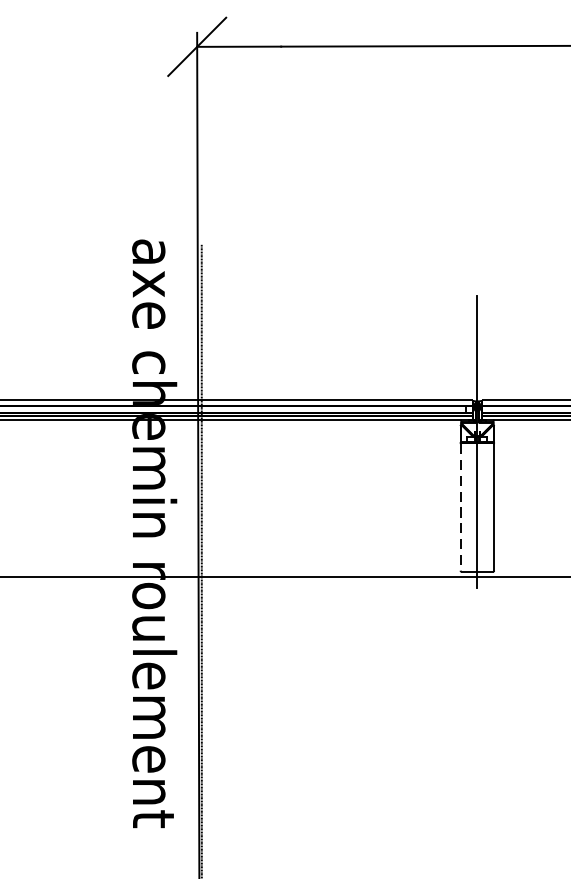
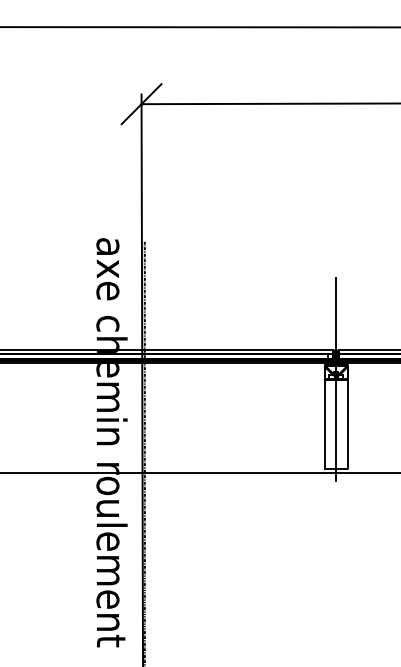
line: (460, 507) -> (324, 424), dashed -> solid

